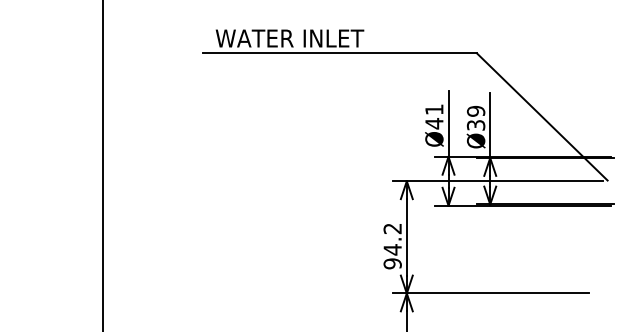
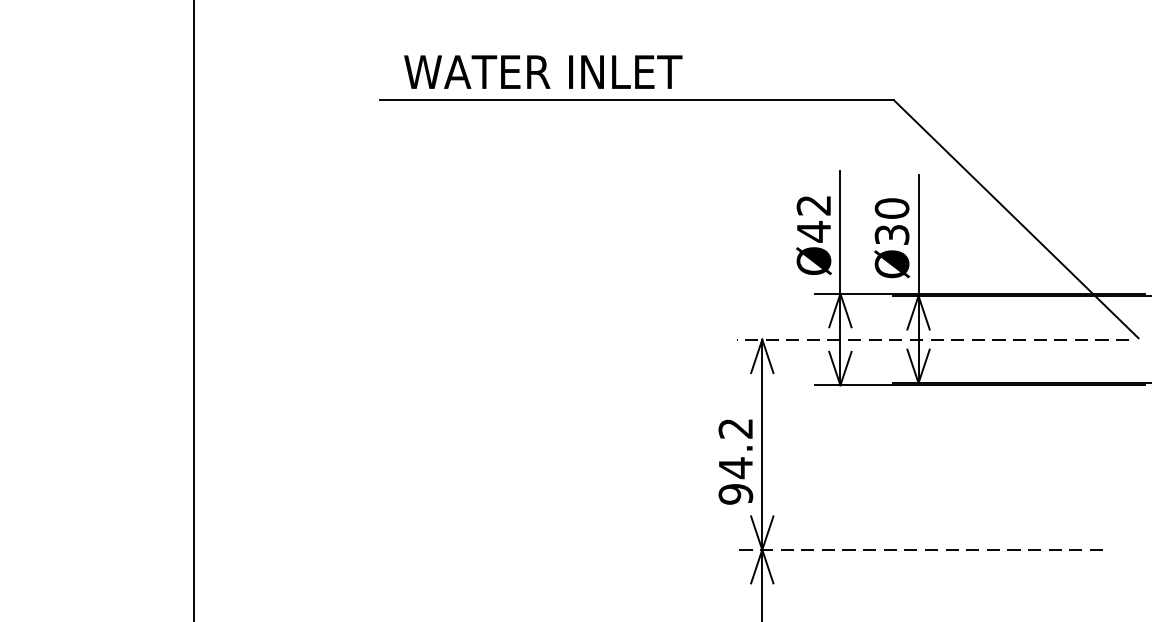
text: (434, 109) -> (814, 205), Ø41 -> Ø42
text: (476, 110) -> (892, 206), Ø39 -> Ø30
line: (497, 181) -> (932, 340), solid -> dashed
line: (490, 293) -> (919, 549), solid -> dashed

